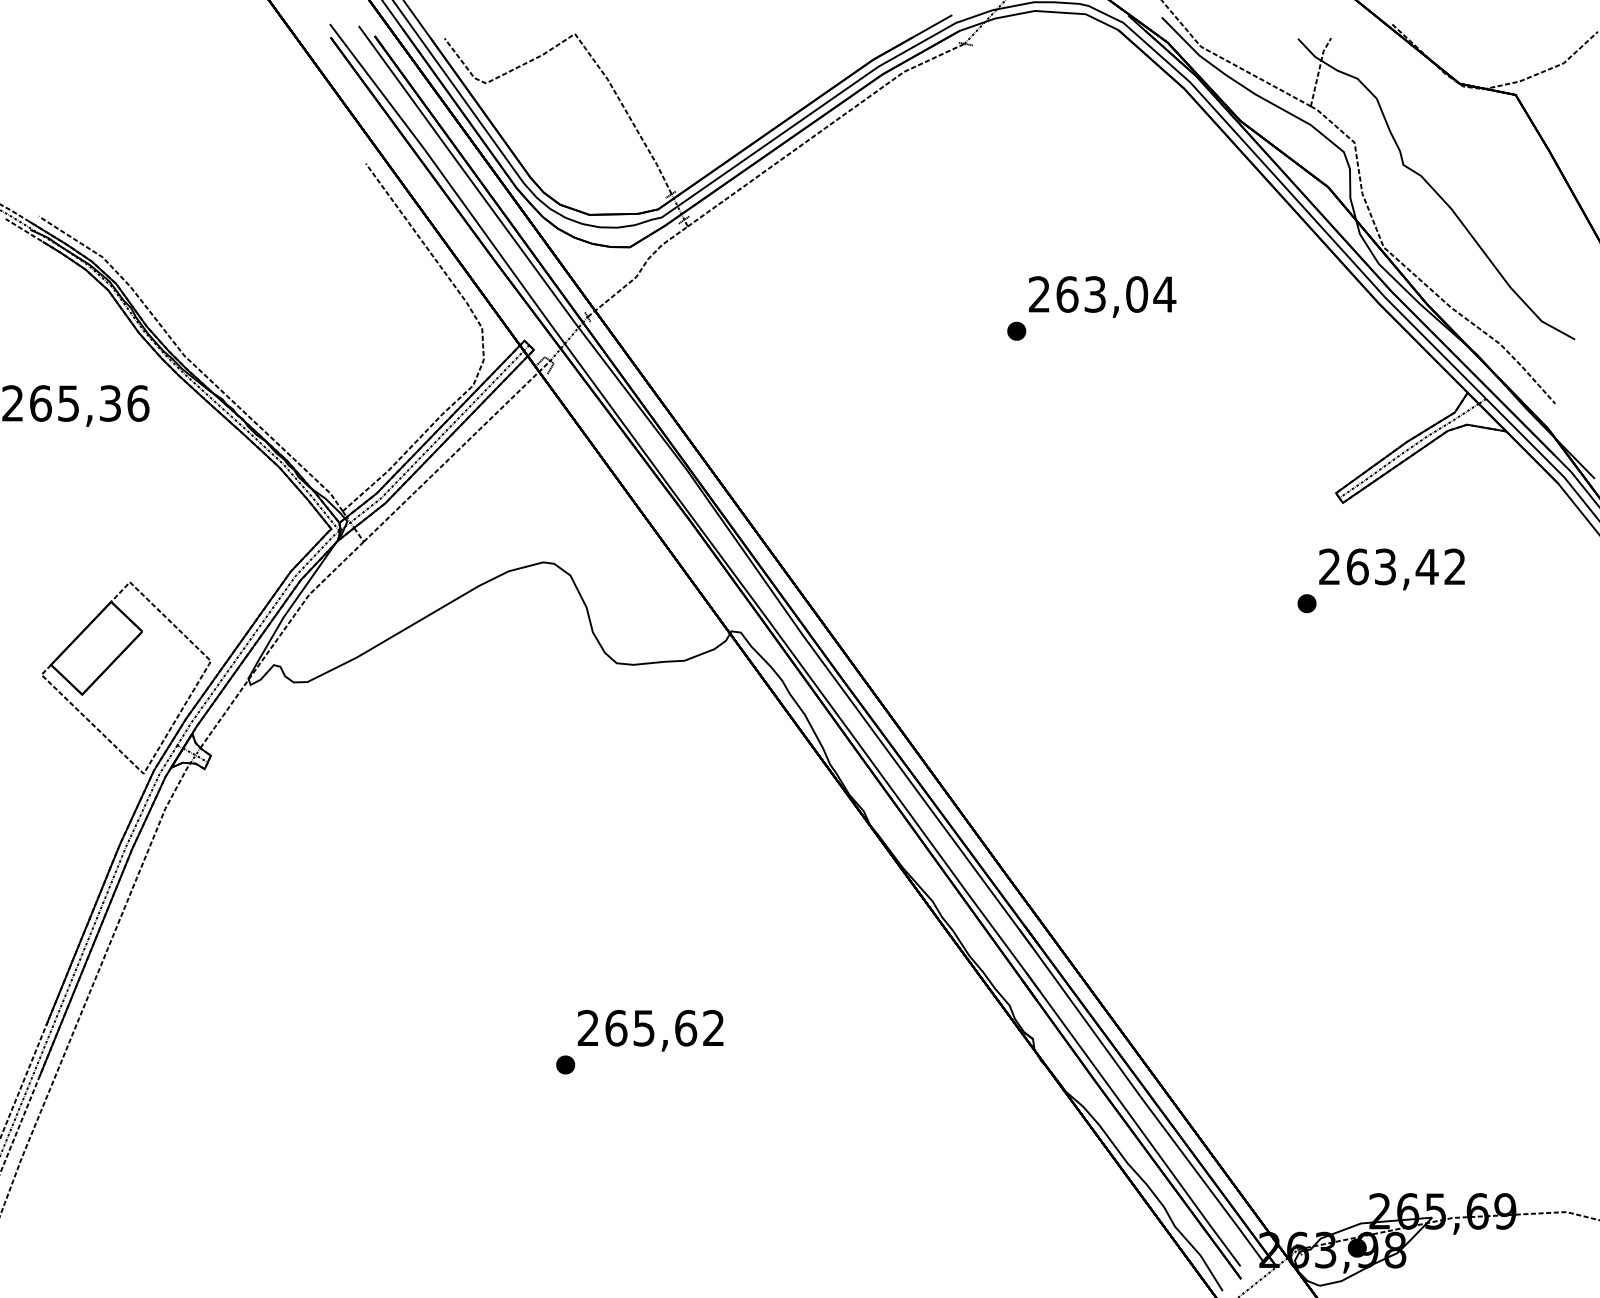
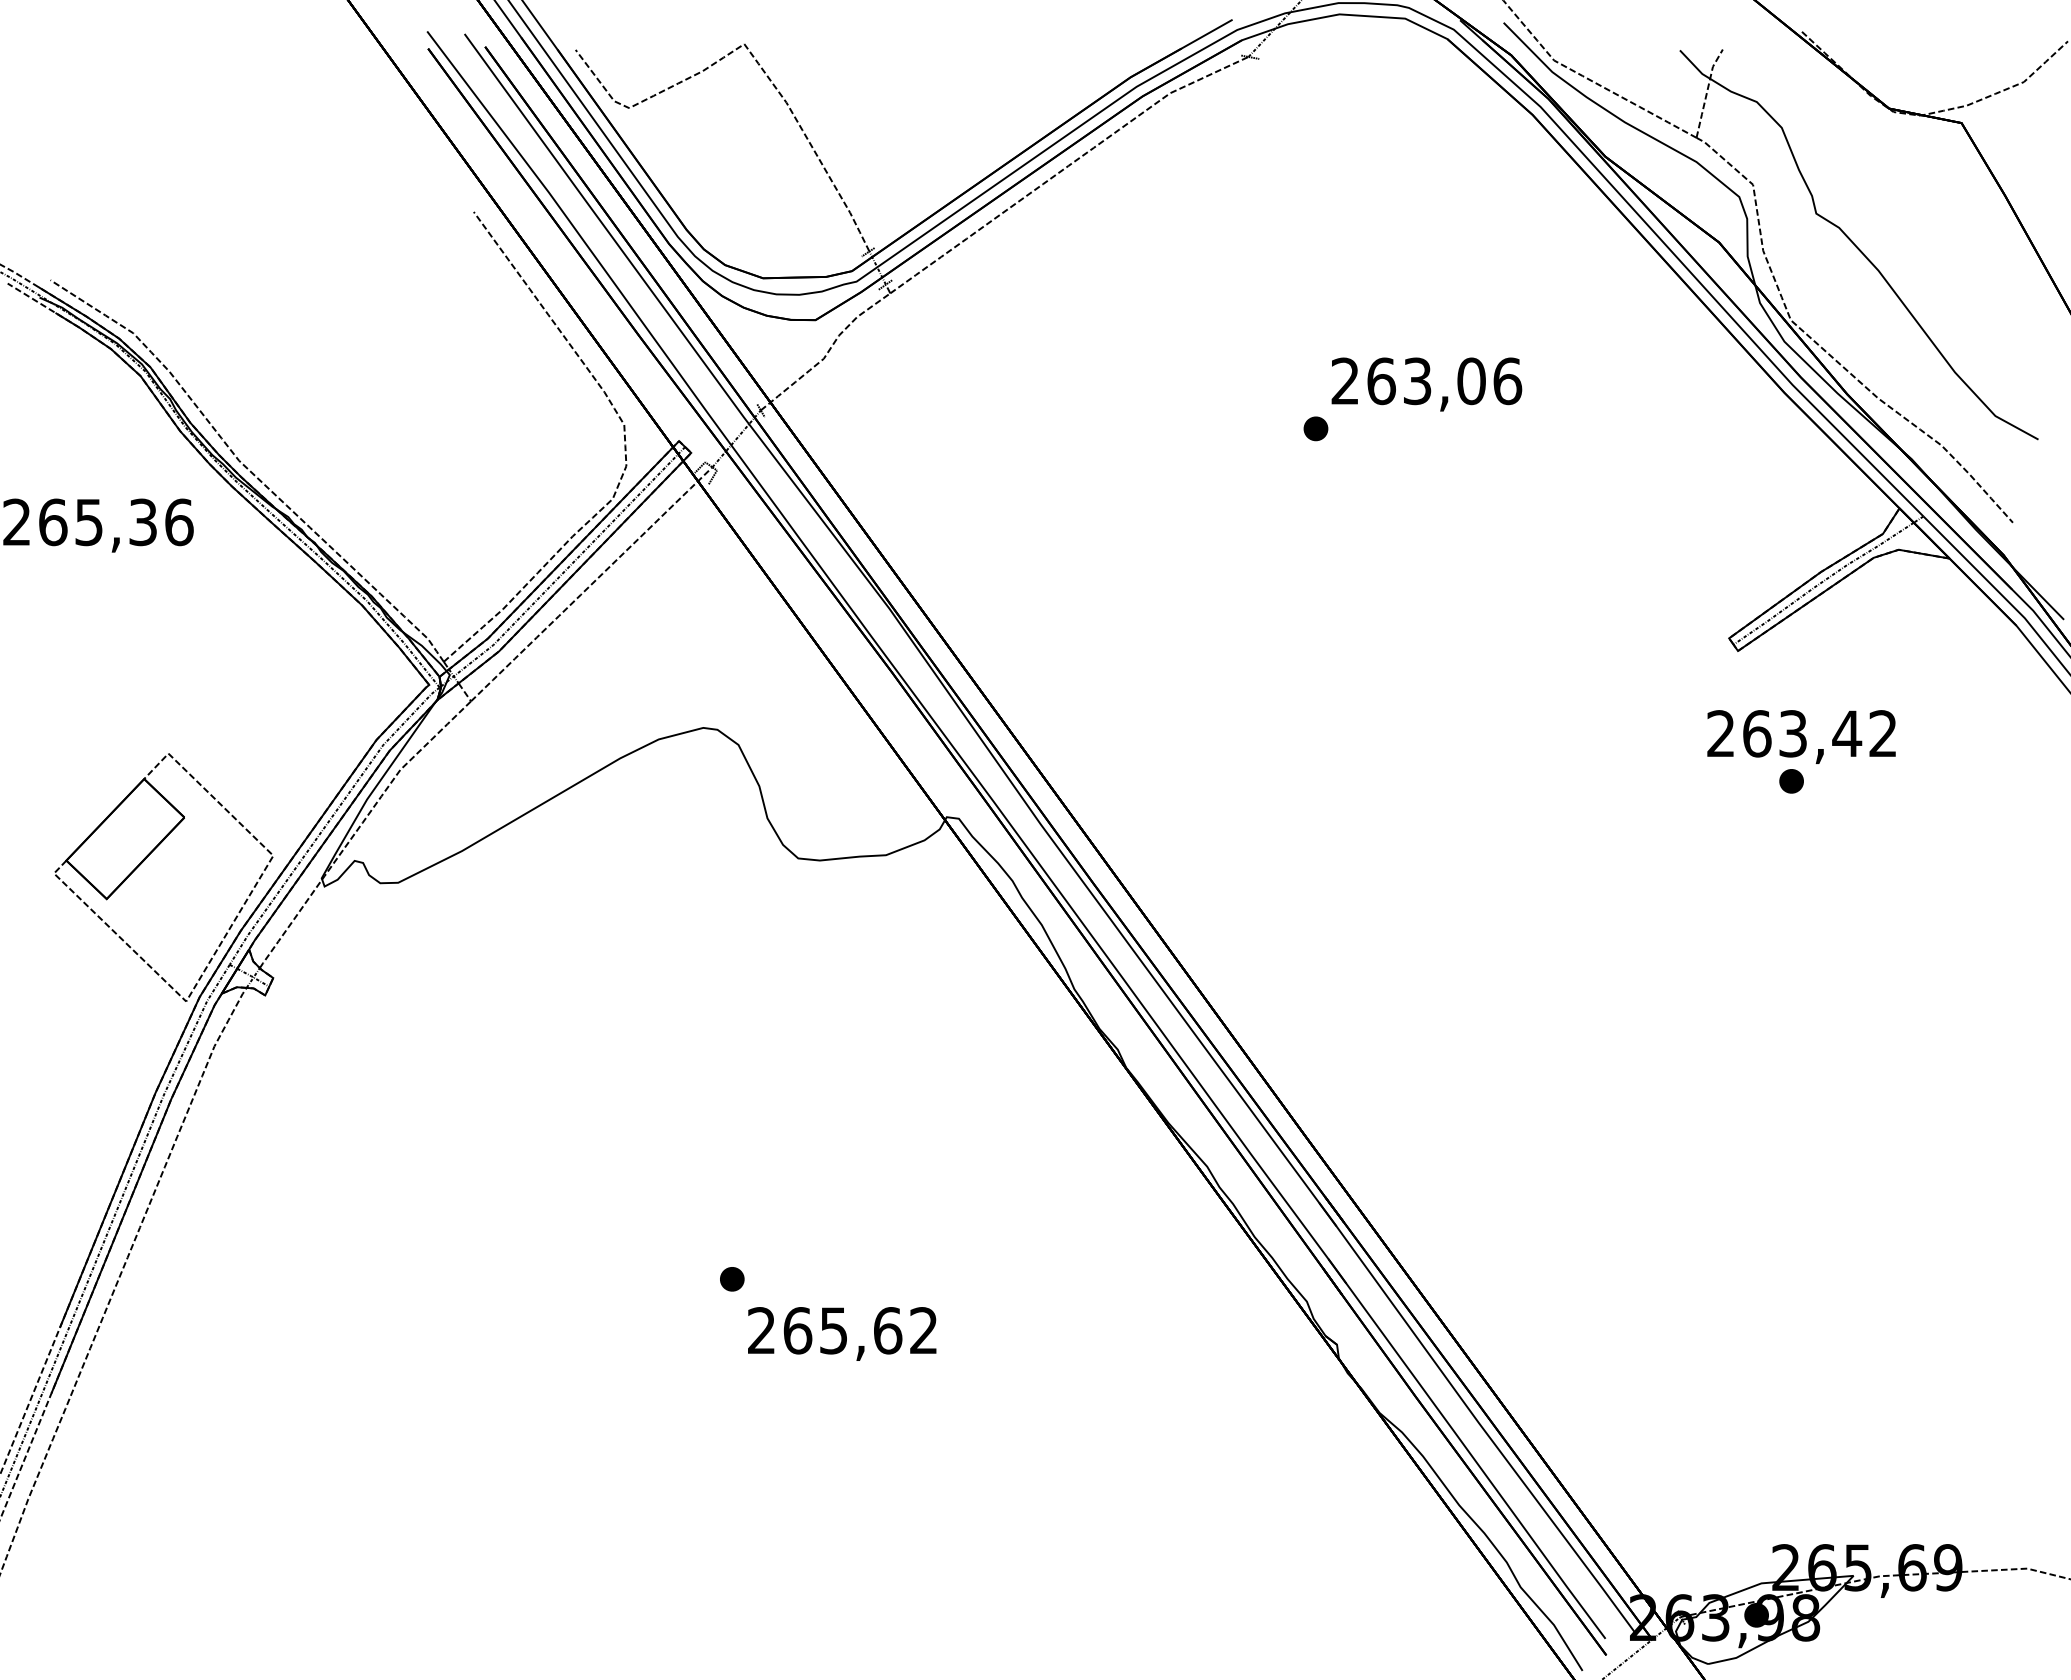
text: (1164, 294) -> (1507, 381), 263,04 -> 263,06
part: (1306, 603) -> (1791, 781), moved
part: (565, 1065) -> (732, 1279), moved

